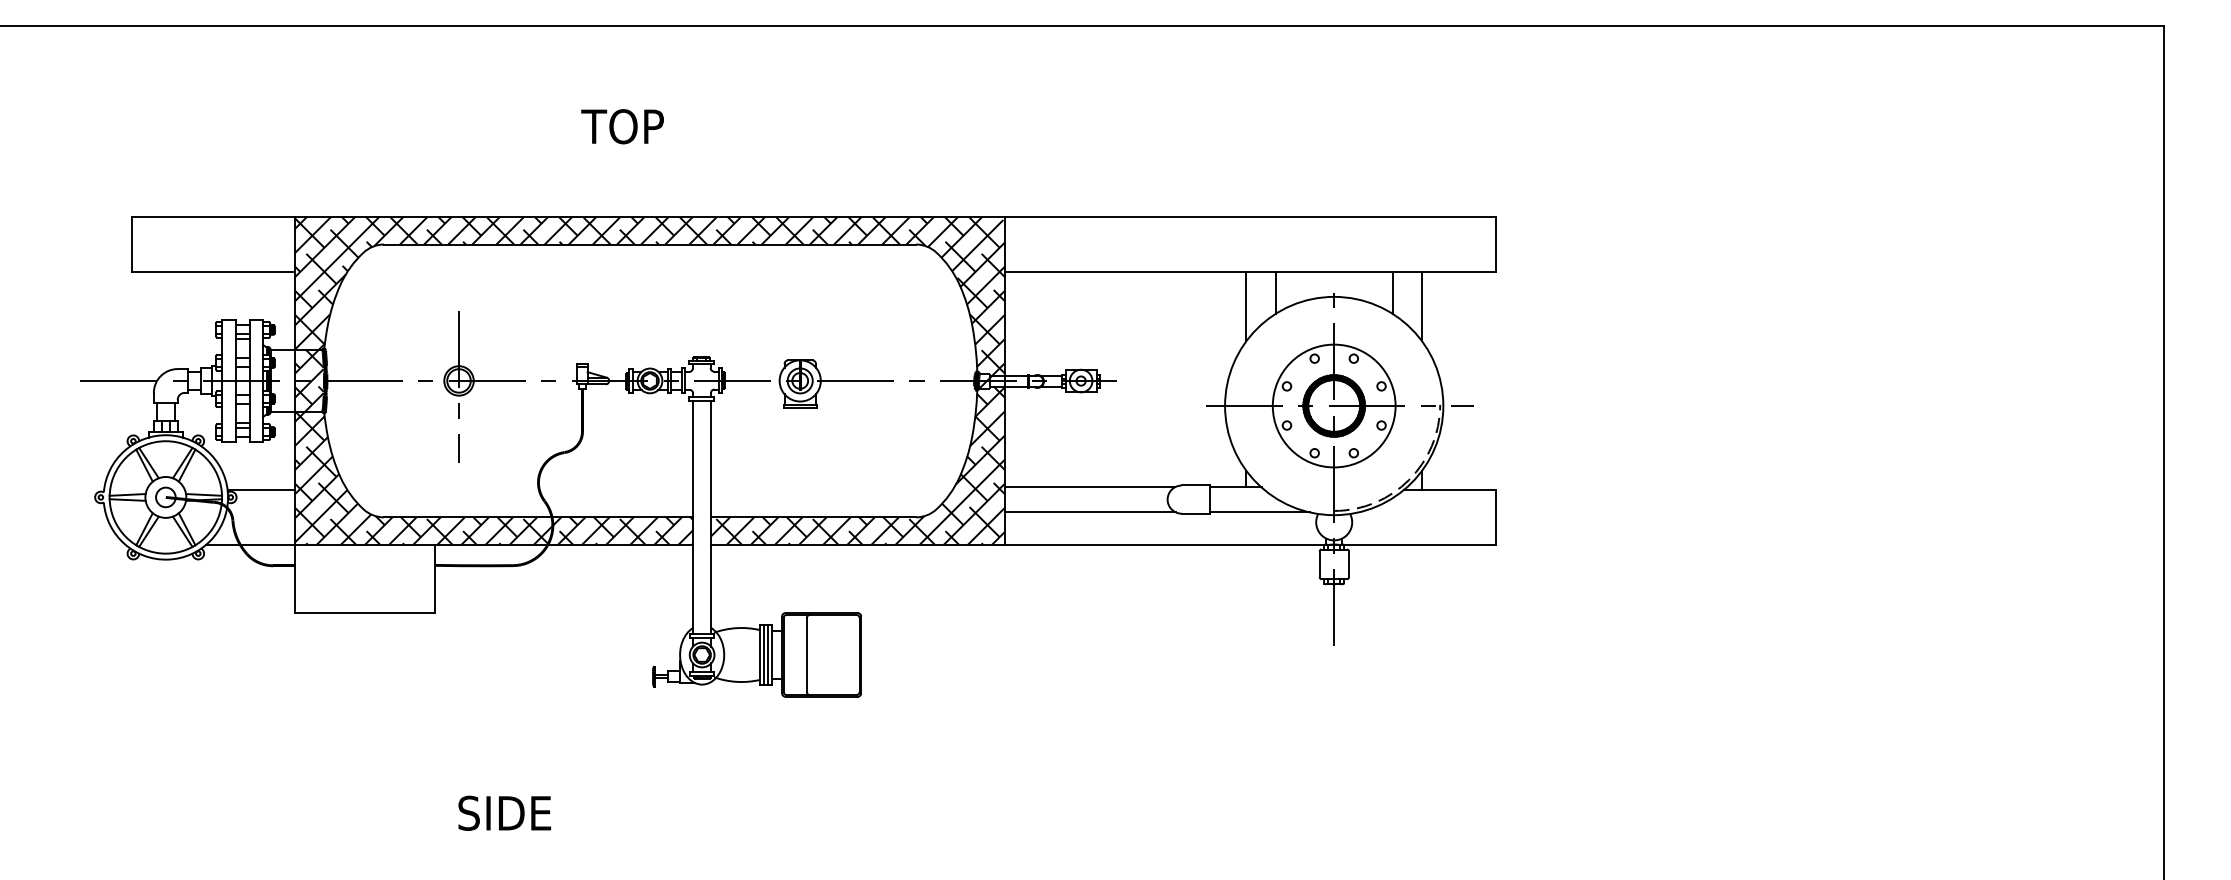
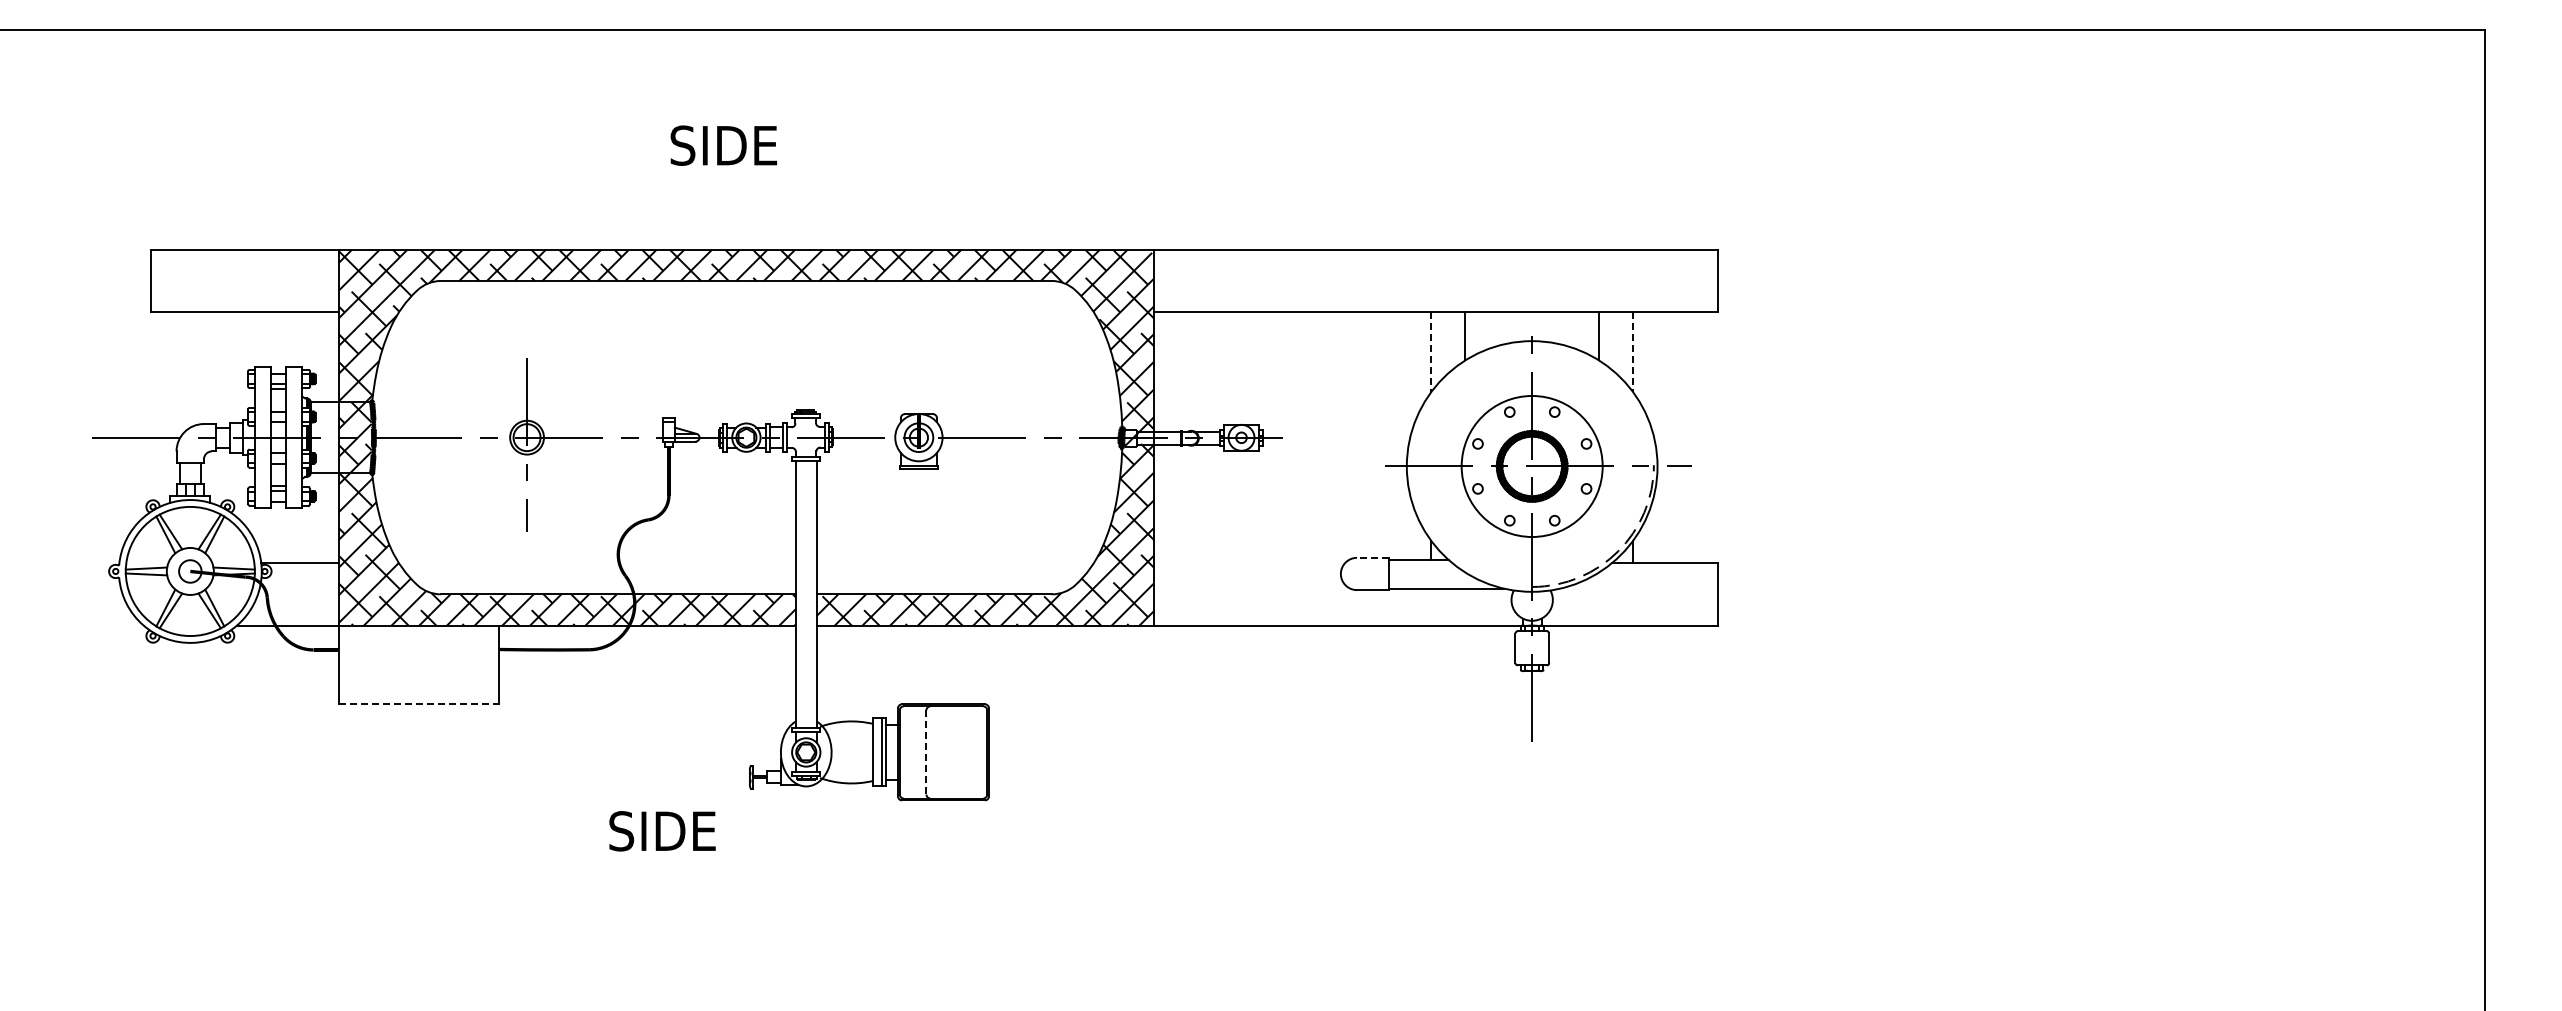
text: (629, 126) -> (722, 145), TOP -> SIDE
line: (1246, 306) -> (1431, 352), solid -> dashed
line: (1422, 306) -> (1633, 352), solid -> dashed
line: (1195, 485) -> (1372, 557), solid -> dashed
line: (1089, 487) -> (1251, 559), removed
line: (1089, 512) -> (1251, 588), removed
line: (365, 613) -> (419, 704), solid -> dashed
line: (764, 655) -> (877, 752), removed
line: (806, 655) -> (926, 752), solid -> dashed
text: (504, 813) -> (662, 831), moved

